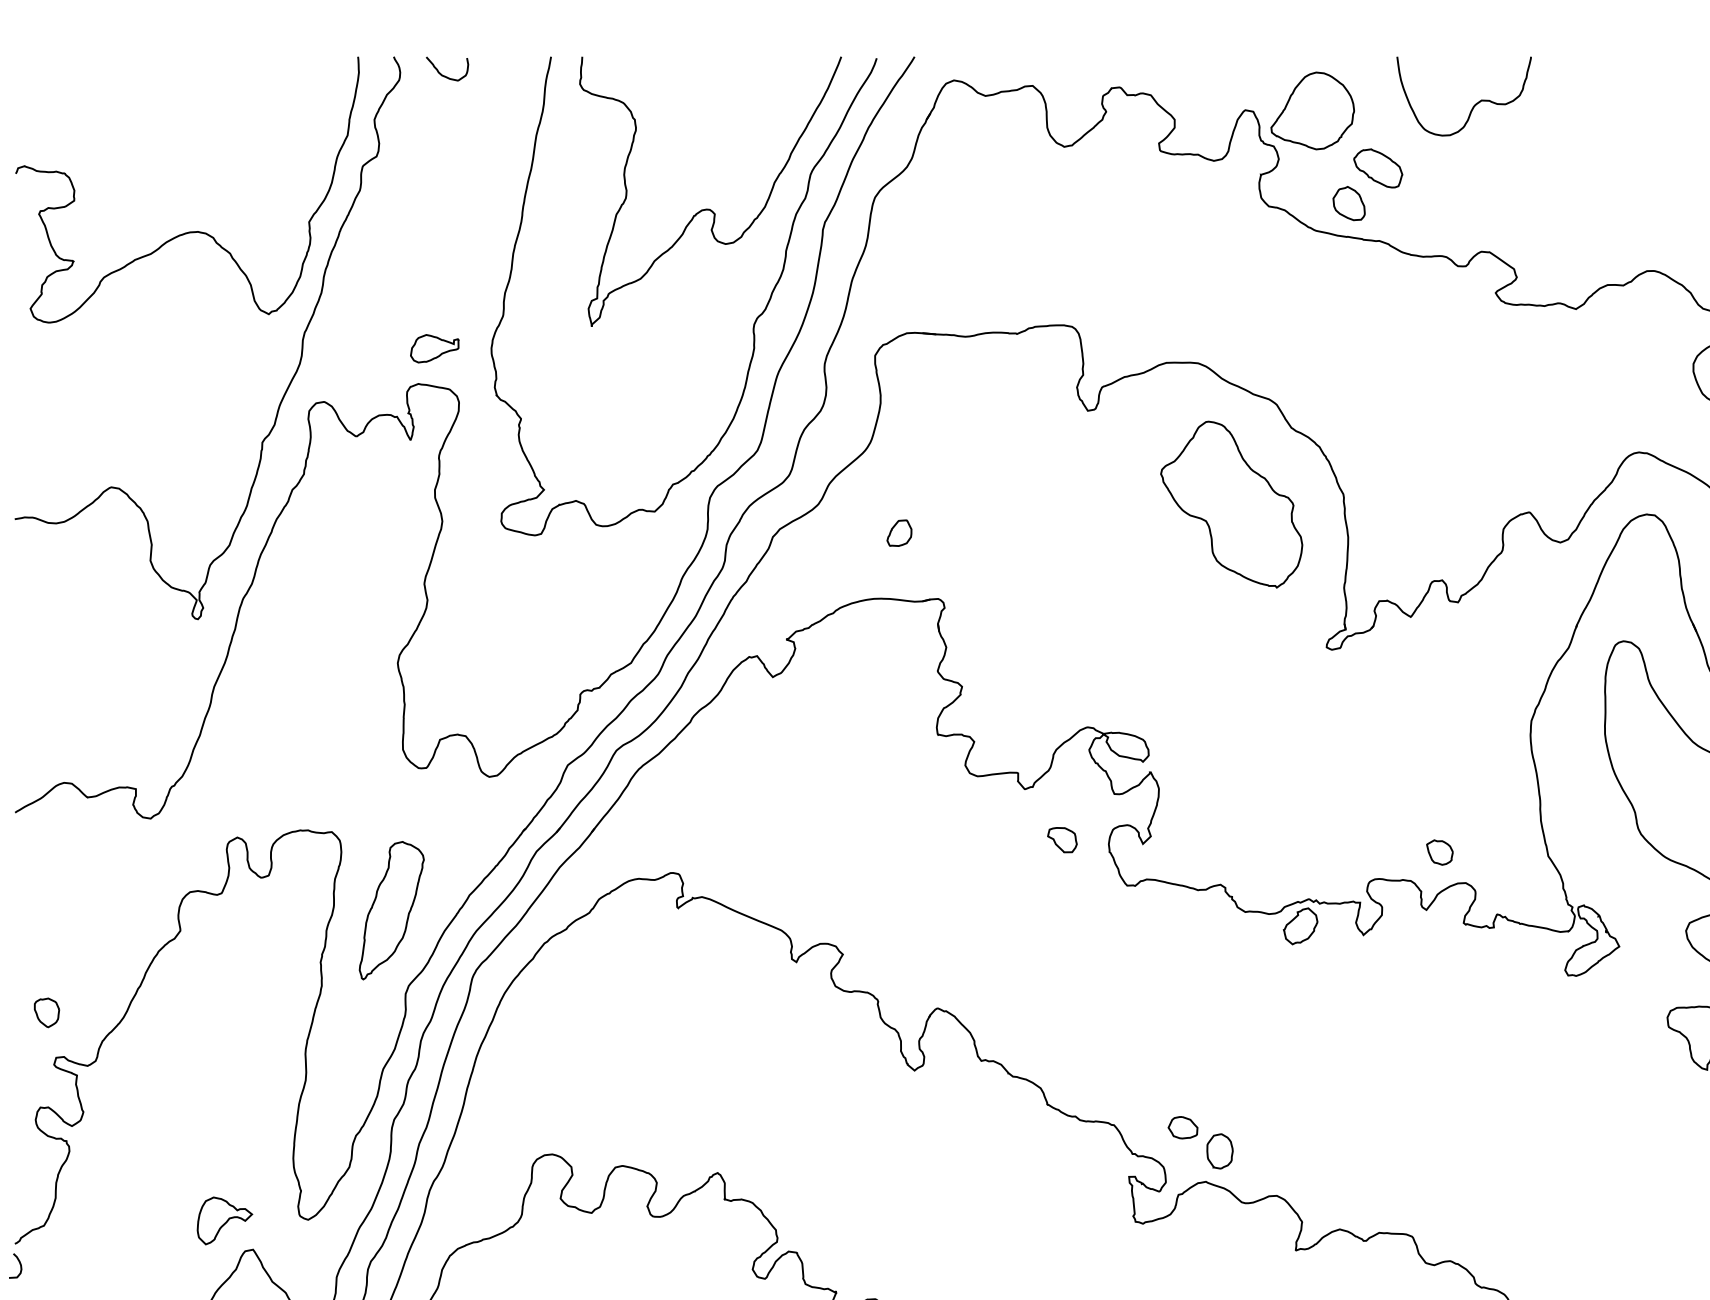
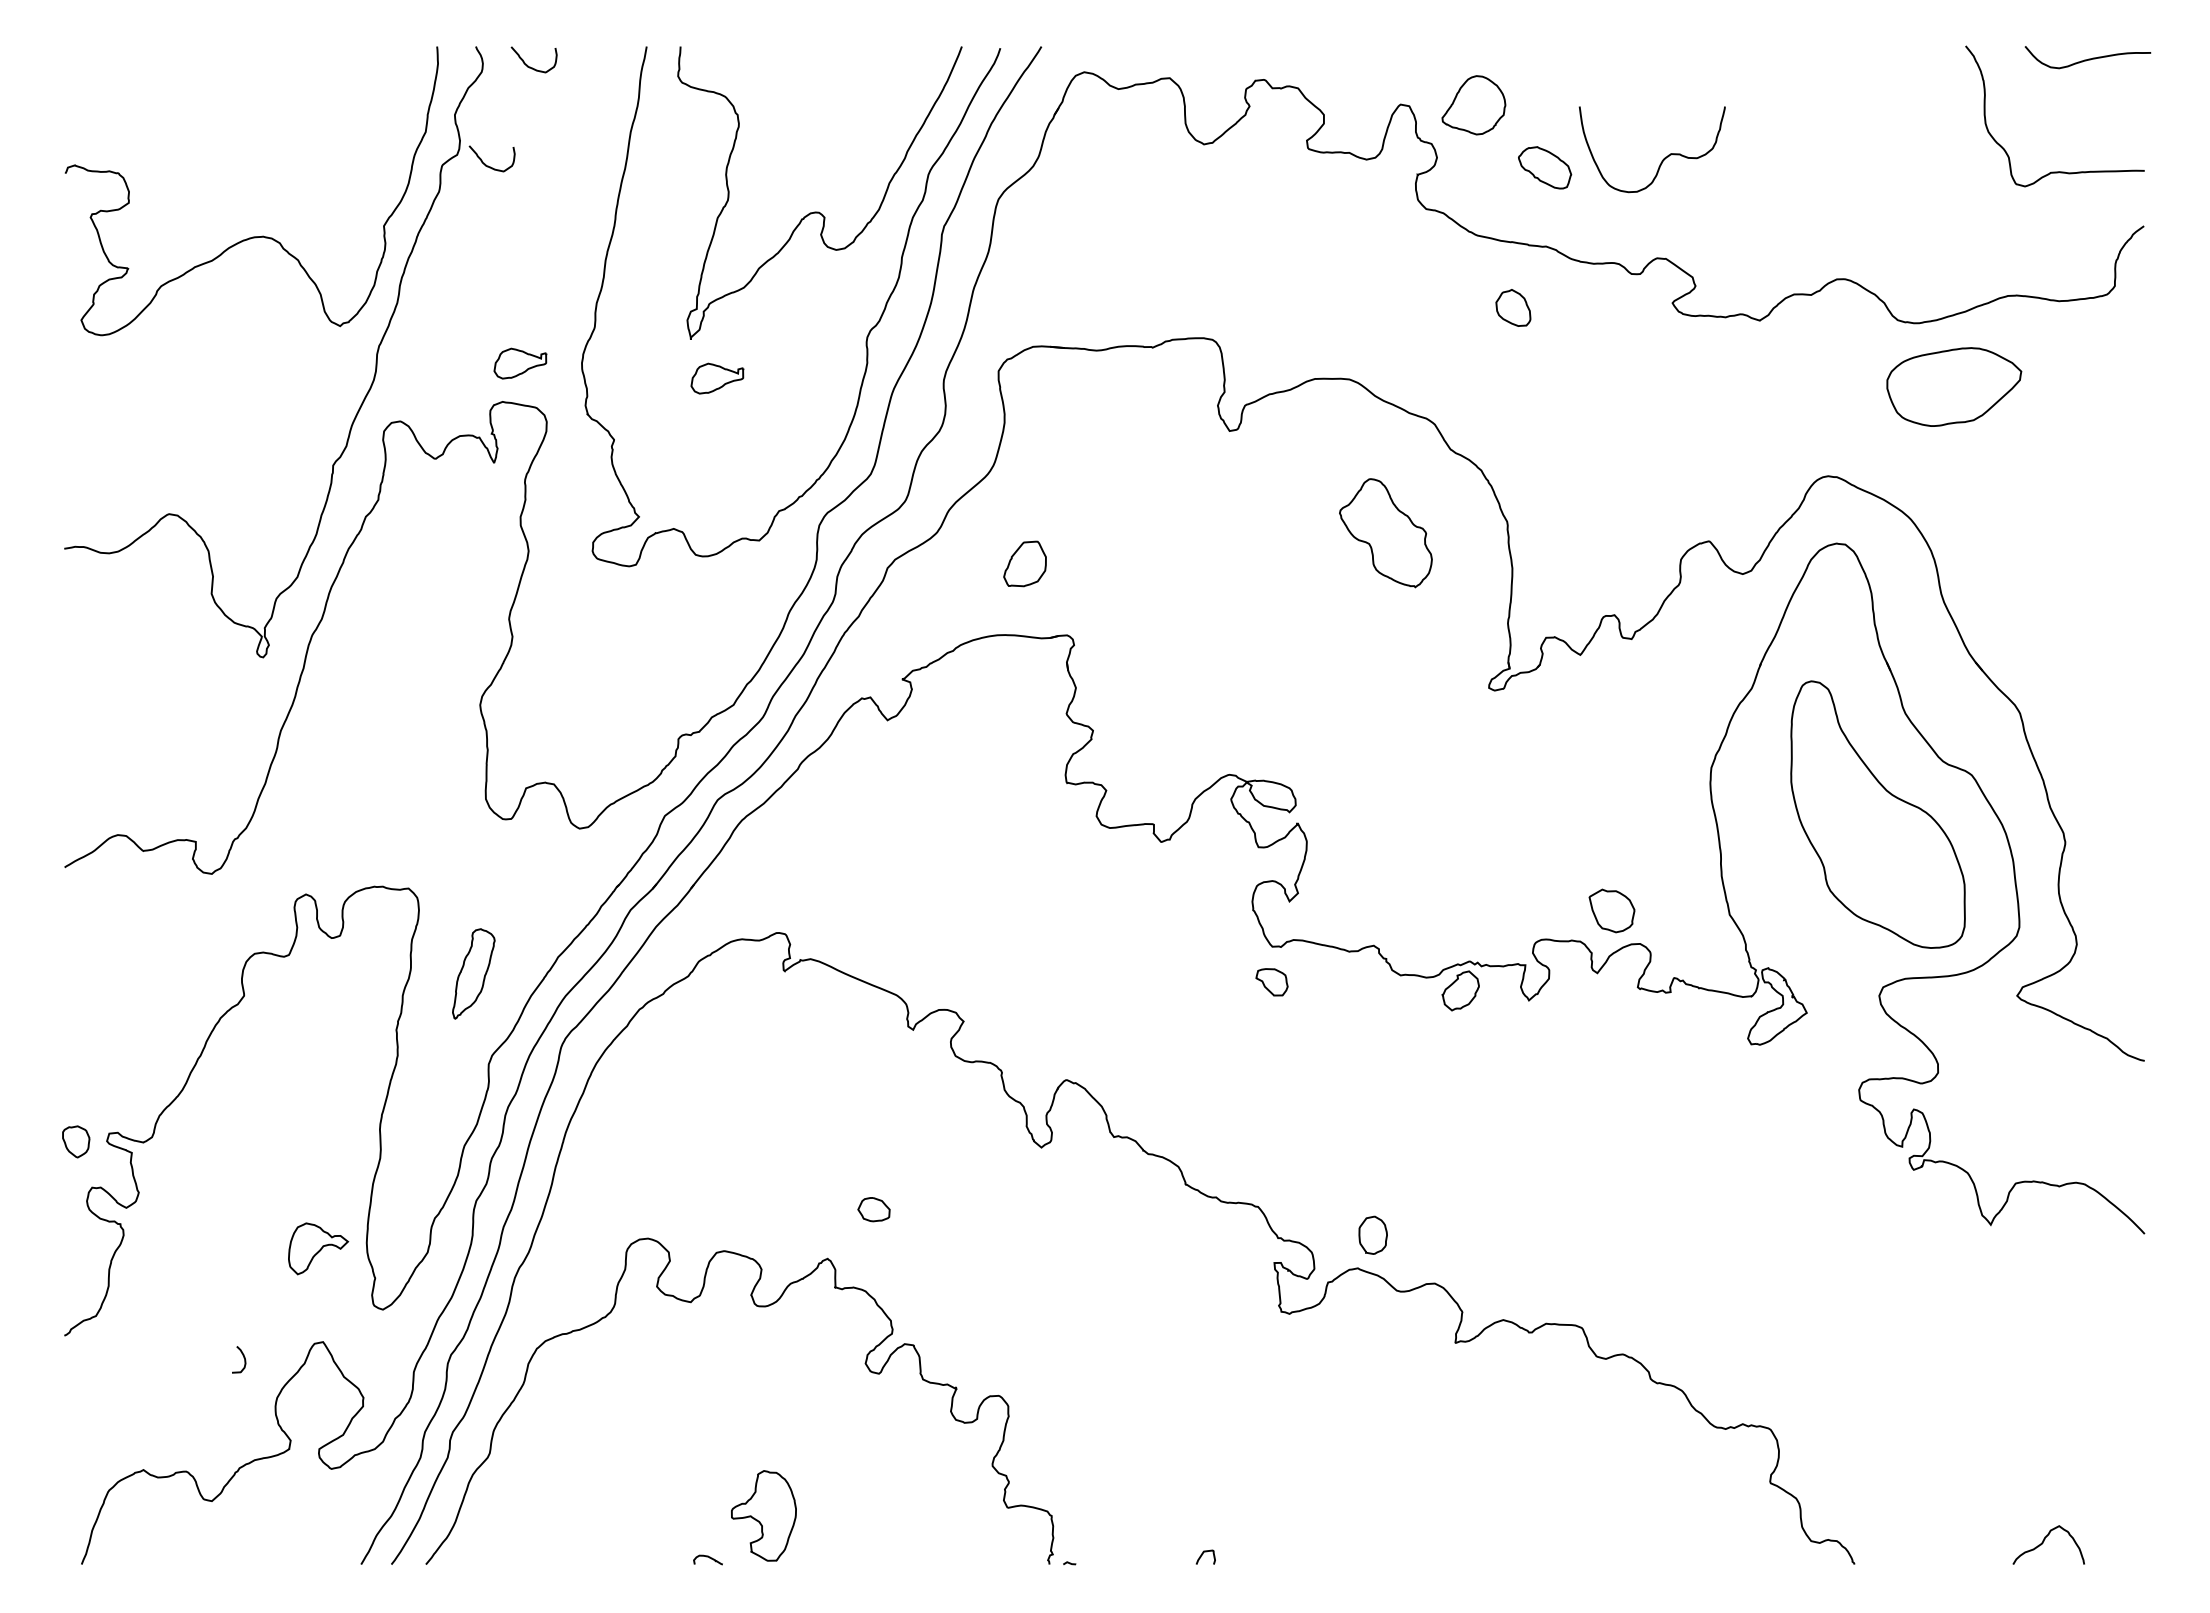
curve: (1473, 105) -> (1662, 159), moved
part: (1312, 110) -> (1473, 104), size x0.7
curve: (405, 166) -> (488, 165), added
part: (1349, 203) -> (1513, 307), moved
part: (616, 362) -> (717, 378), added
part: (1231, 505) -> (1385, 533), size x0.6
part: (898, 532) -> (1024, 563), size x1.6
part: (1061, 840) -> (1271, 982), moved
part: (1439, 852) -> (1611, 910), size x1.6
part: (391, 910) -> (473, 973), size x0.6
part: (47, 1012) -> (76, 1141), moved
part: (1182, 1127) -> (873, 1209), moved
part: (224, 1220) -> (318, 1248), moved
curve: (19, 1264) -> (243, 1358), moved

